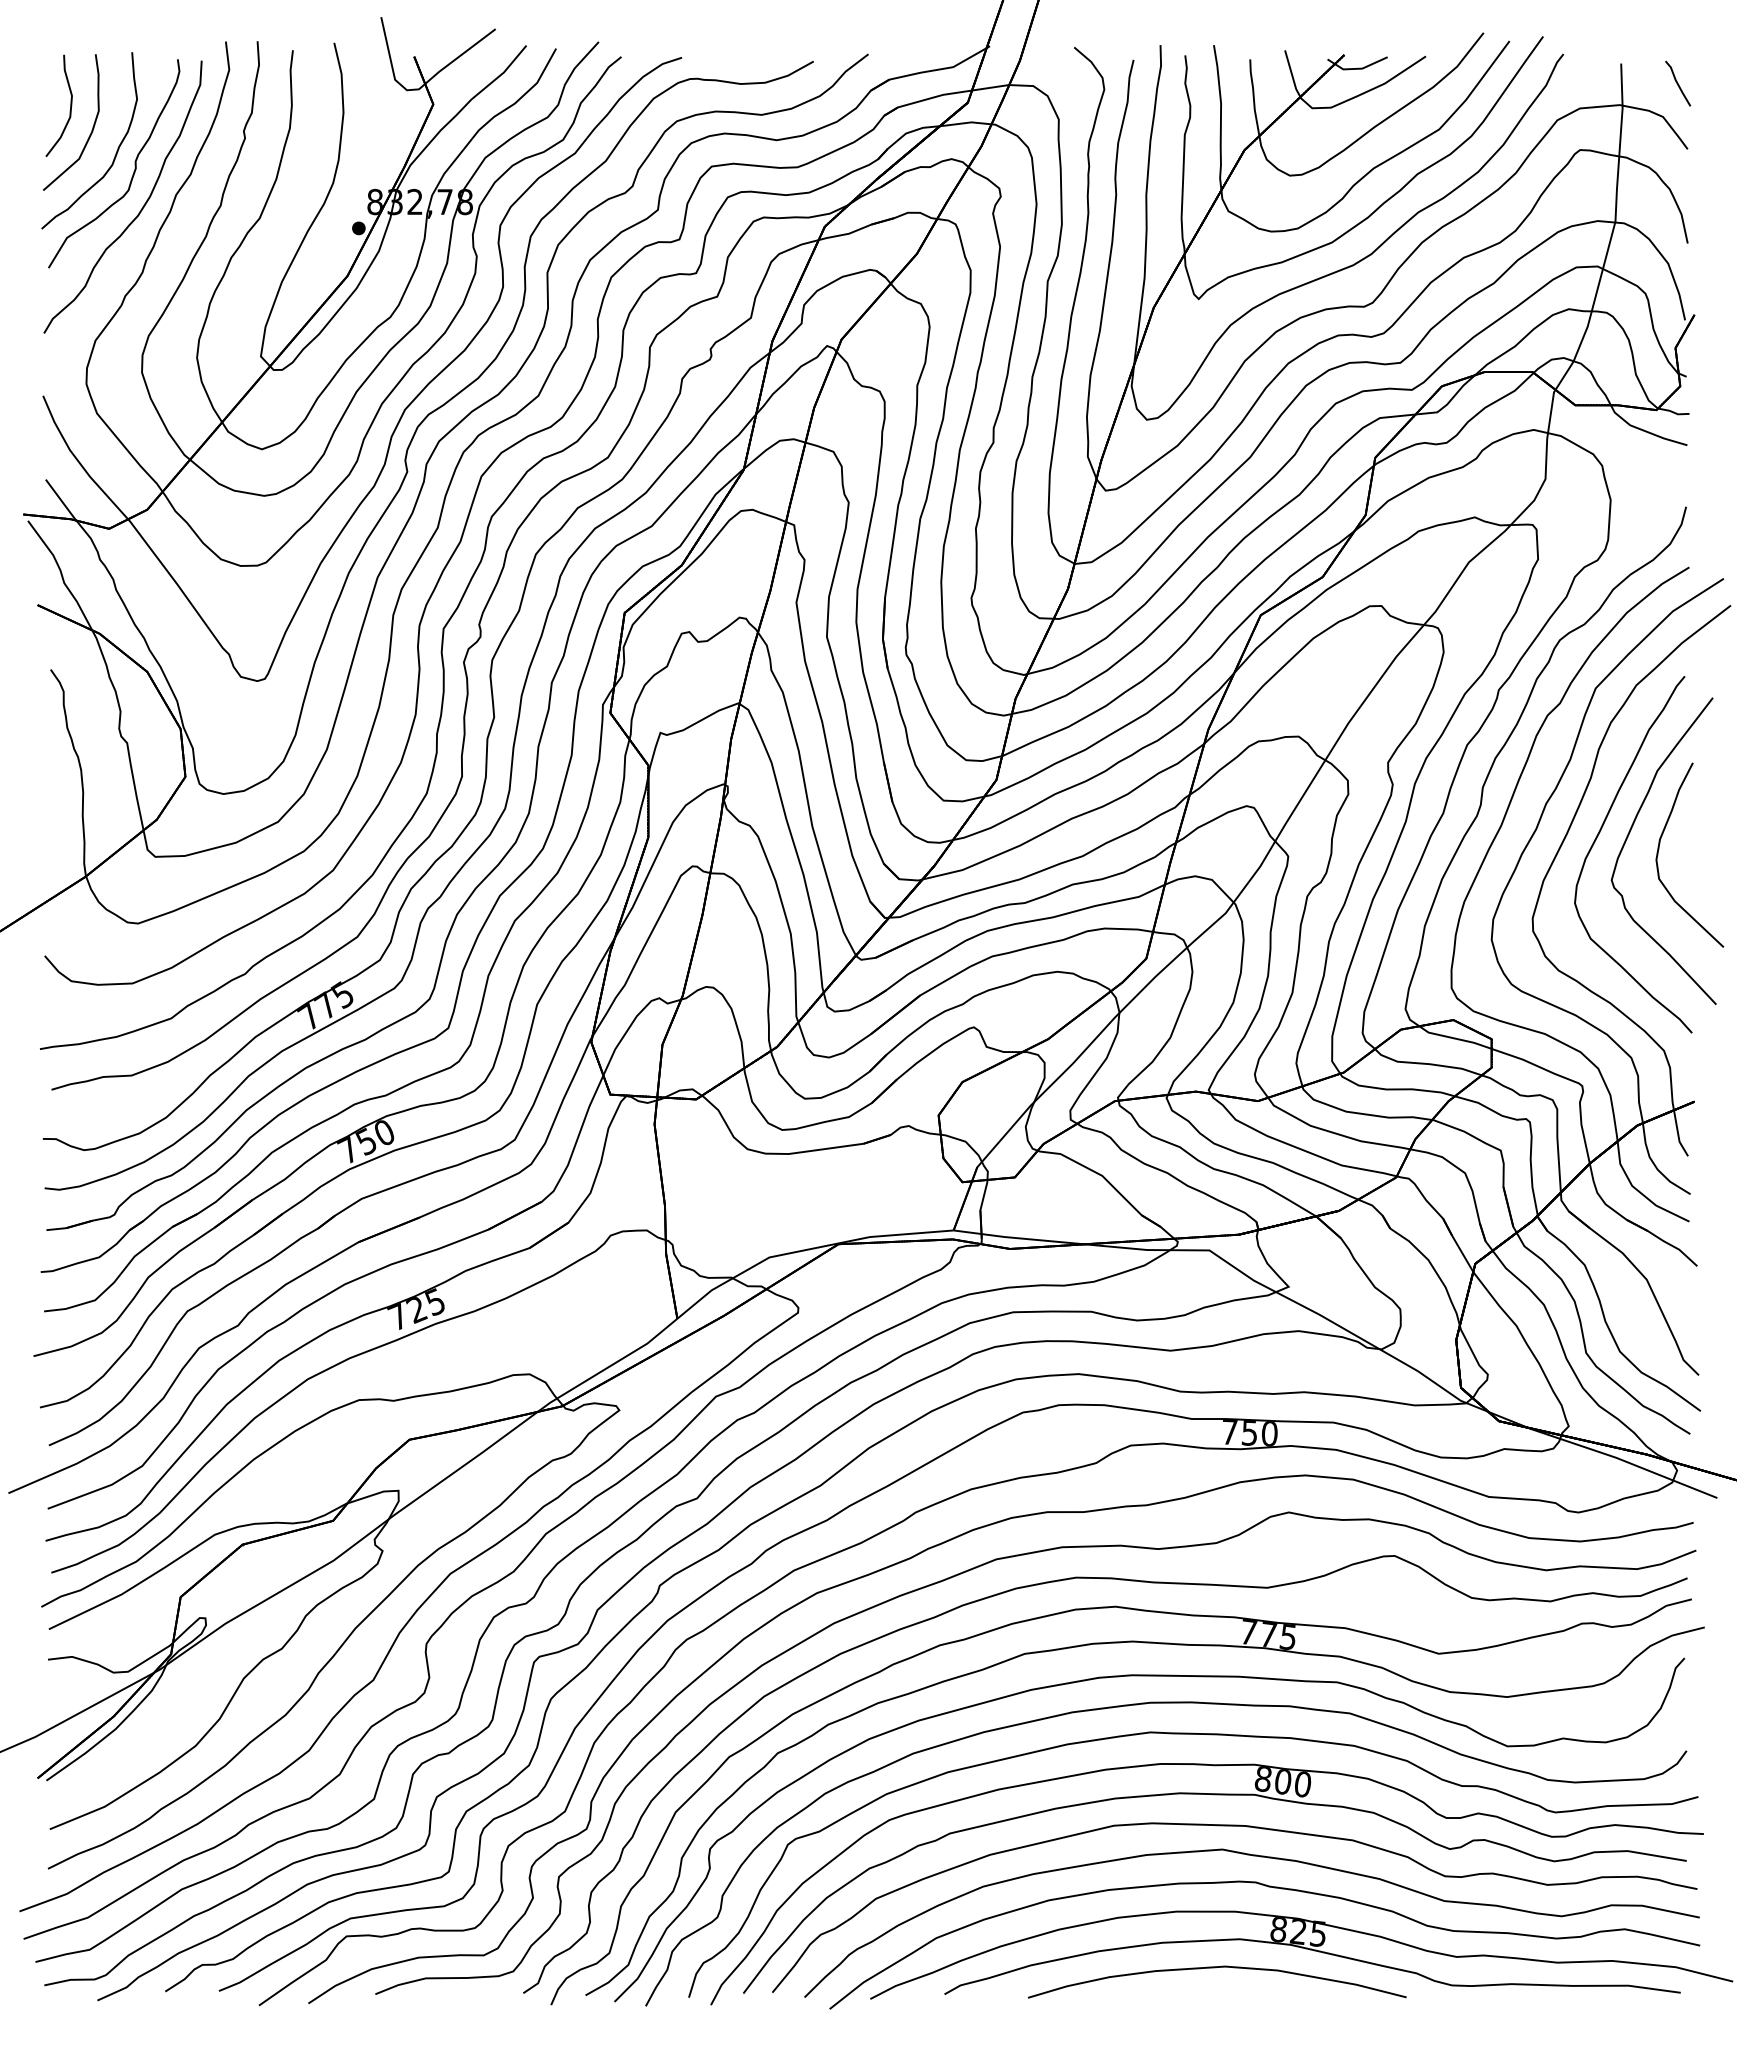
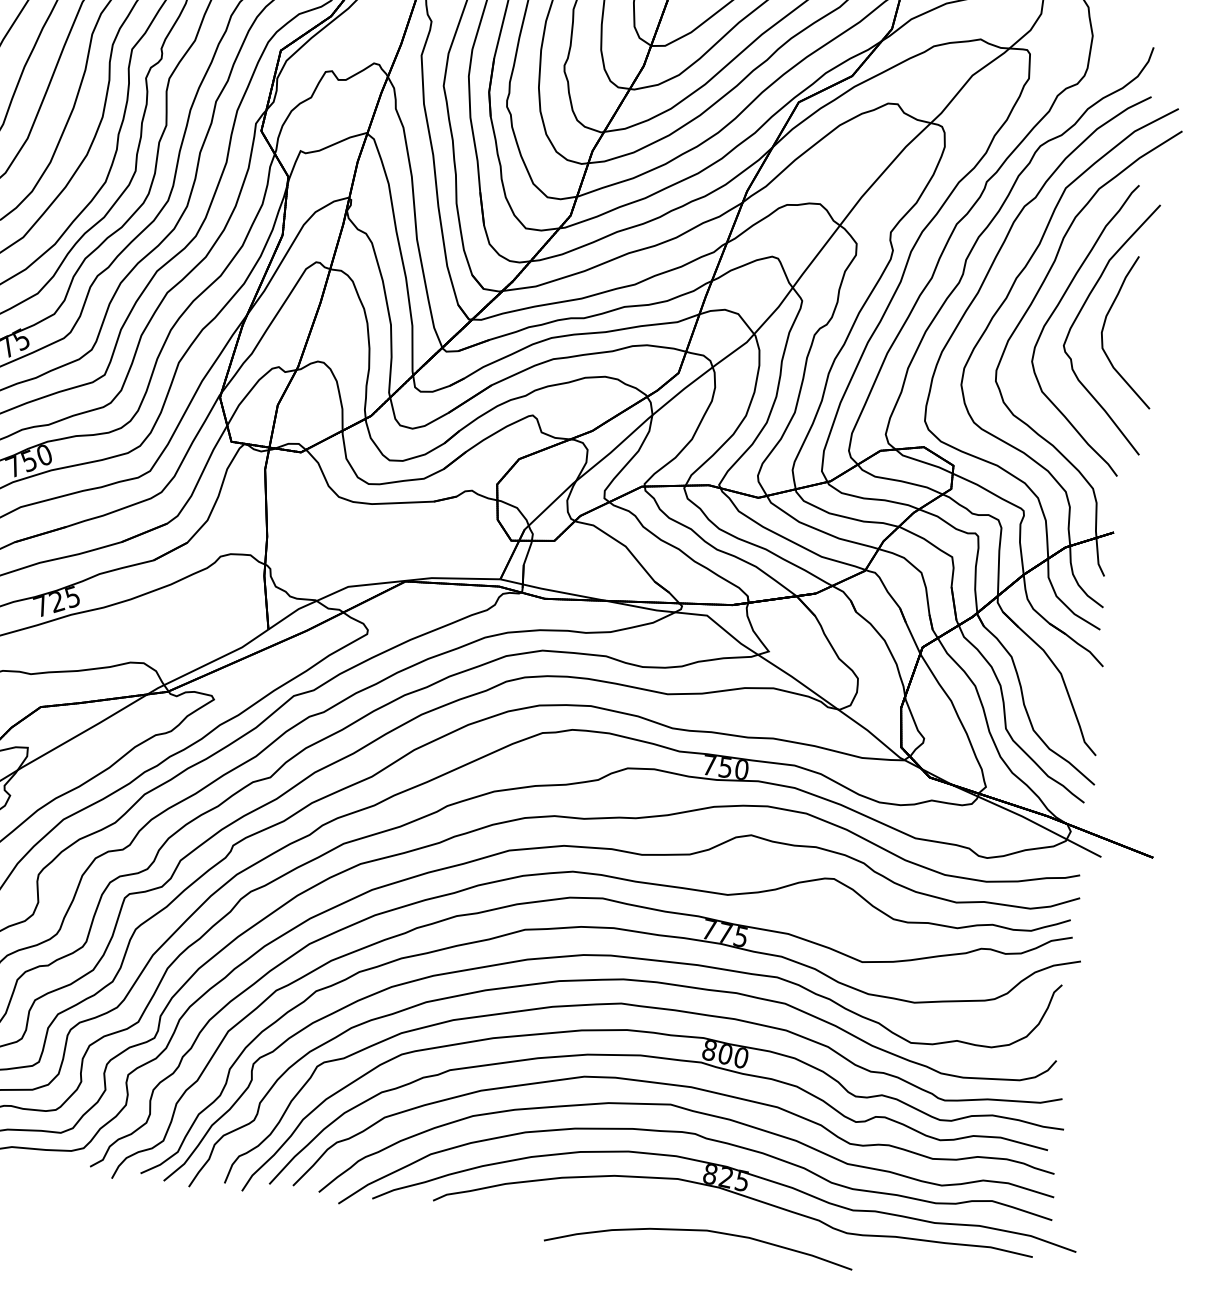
part: (1215, 1968) -> (698, 1231), moved

